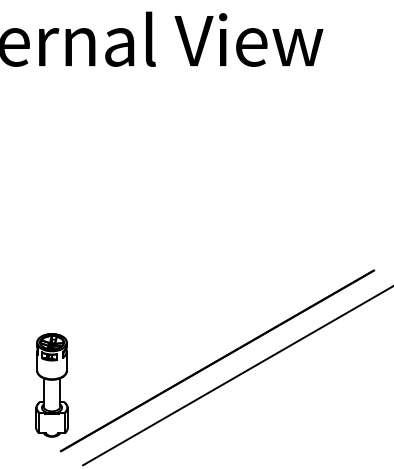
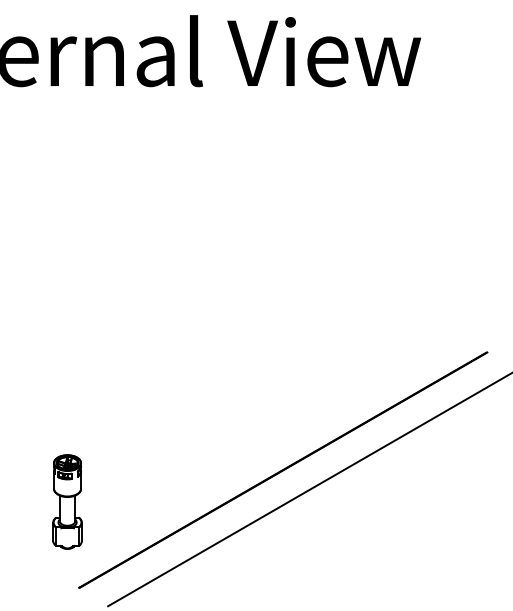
part: (51, 384) -> (67, 501), size x0.7

